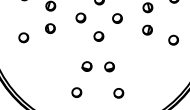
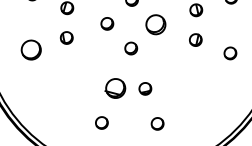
part: (117, 18) -> (155, 24), size x1.6
part: (23, 37) -> (31, 49), size x1.6
part: (86, 66) -> (114, 88), size x1.6

